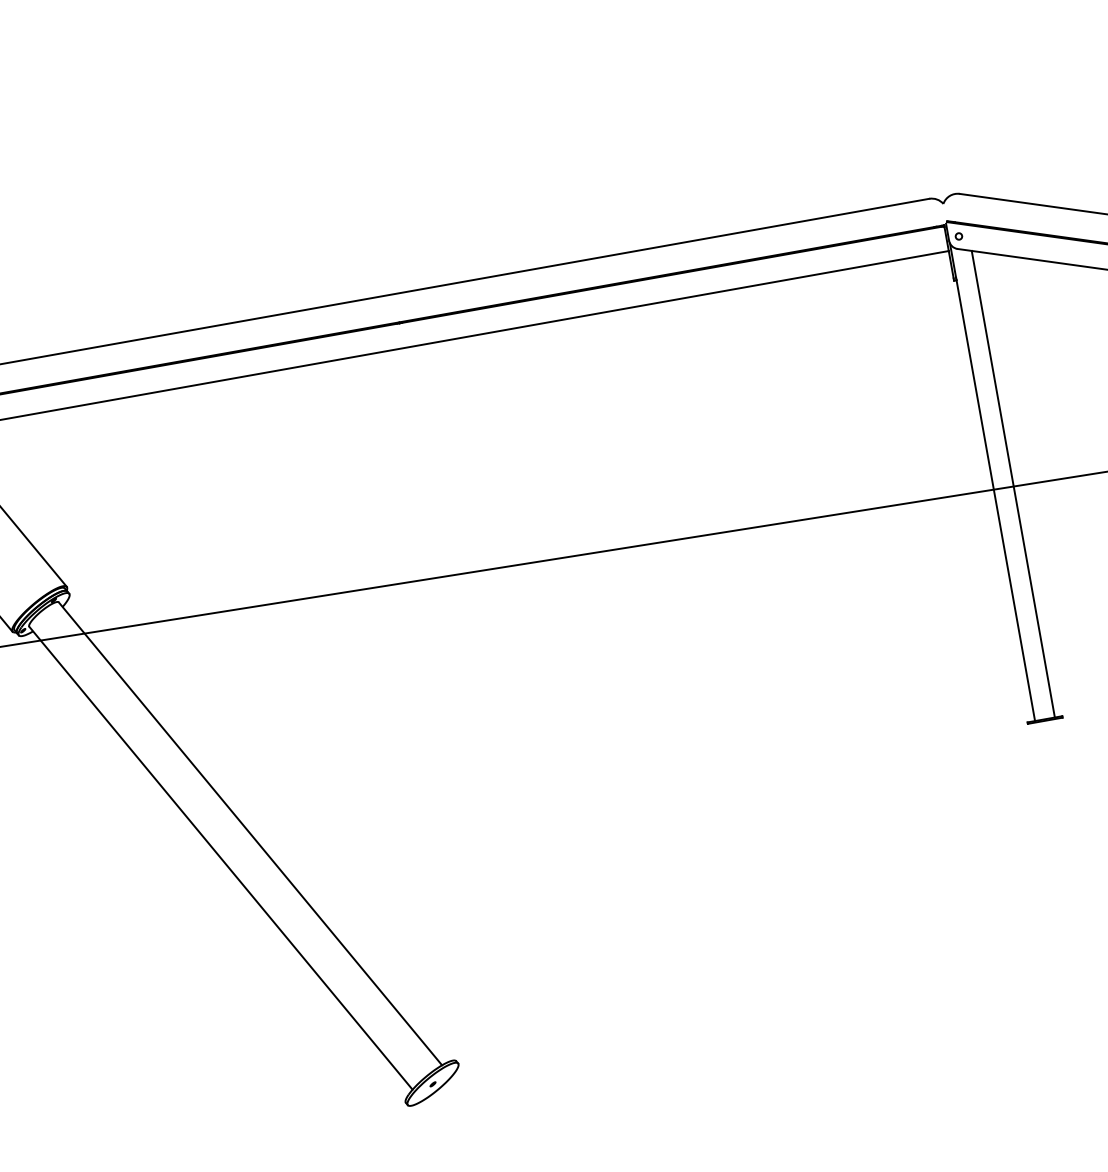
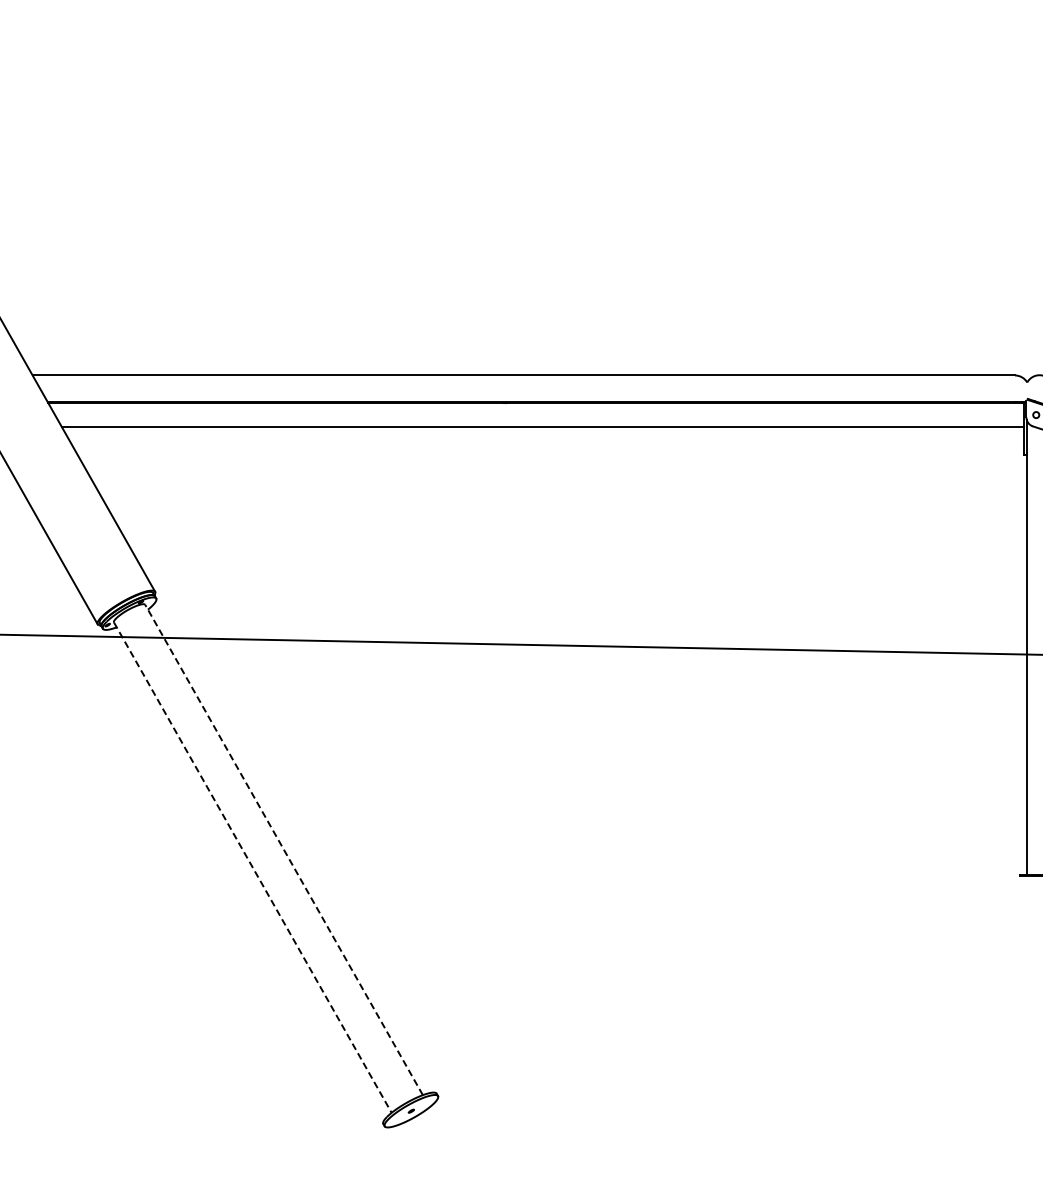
line: (251, 834) -> (284, 850), solid -> dashed
line: (220, 858) -> (252, 867), solid -> dashed

